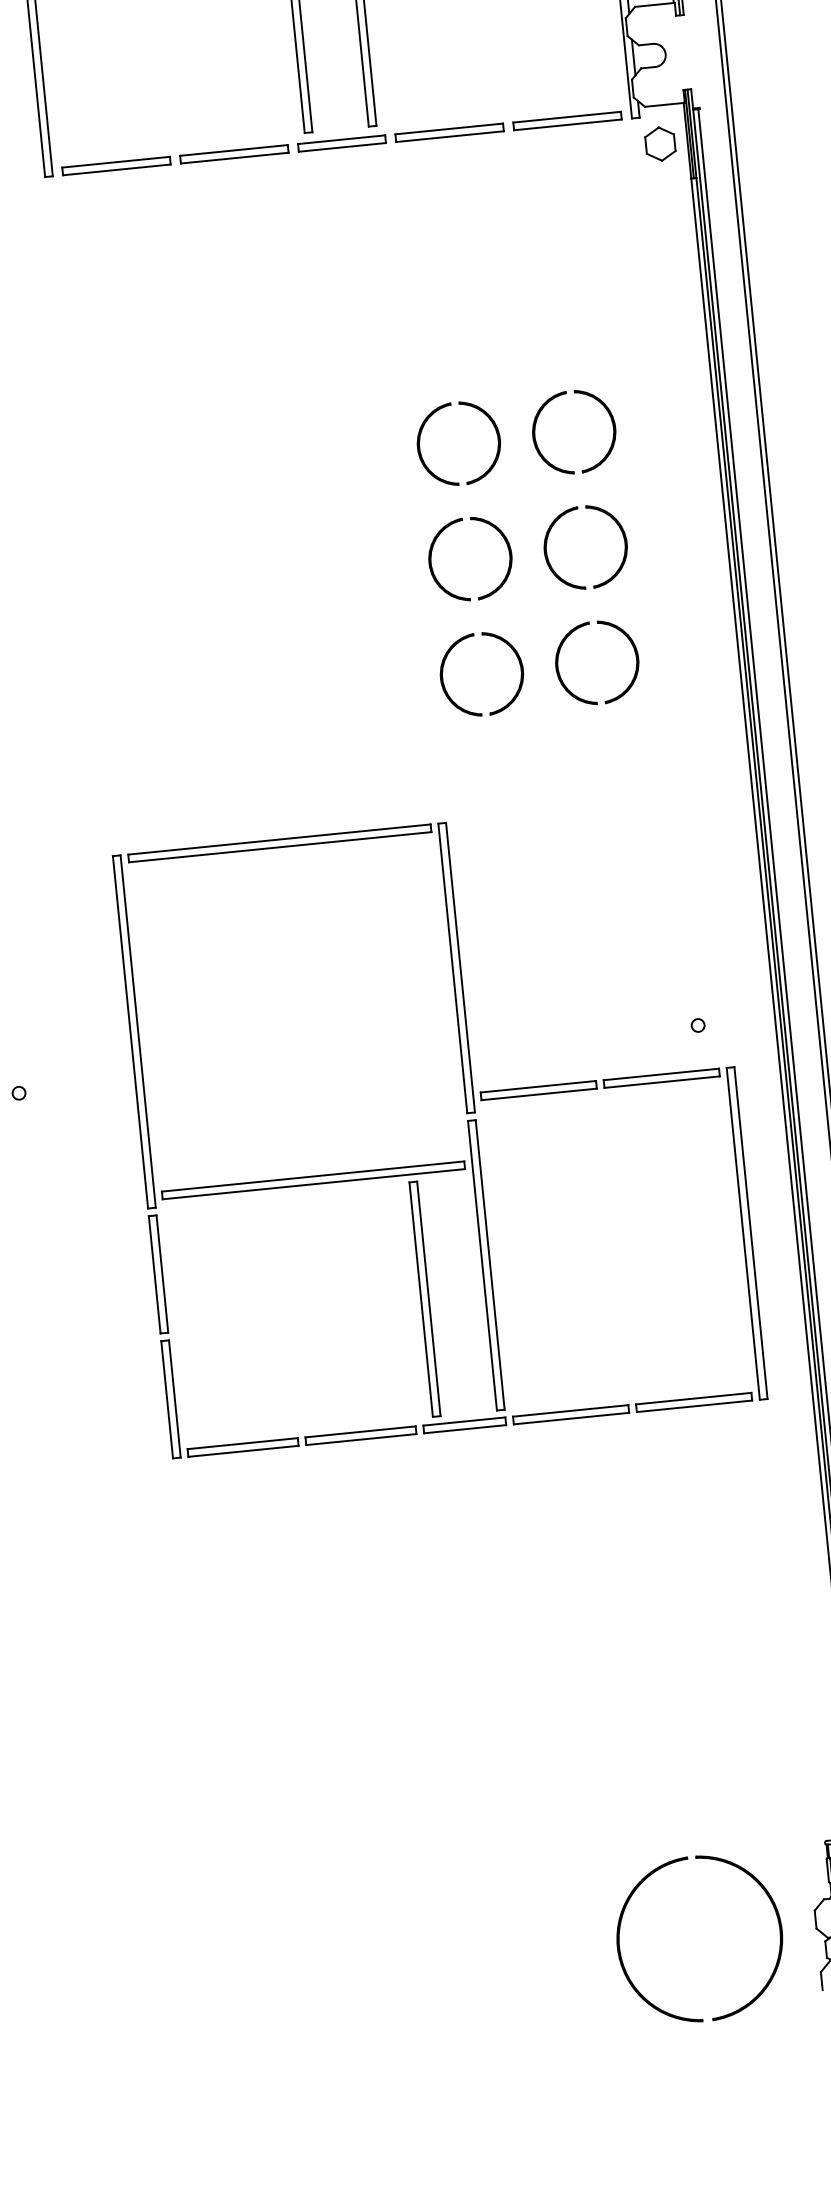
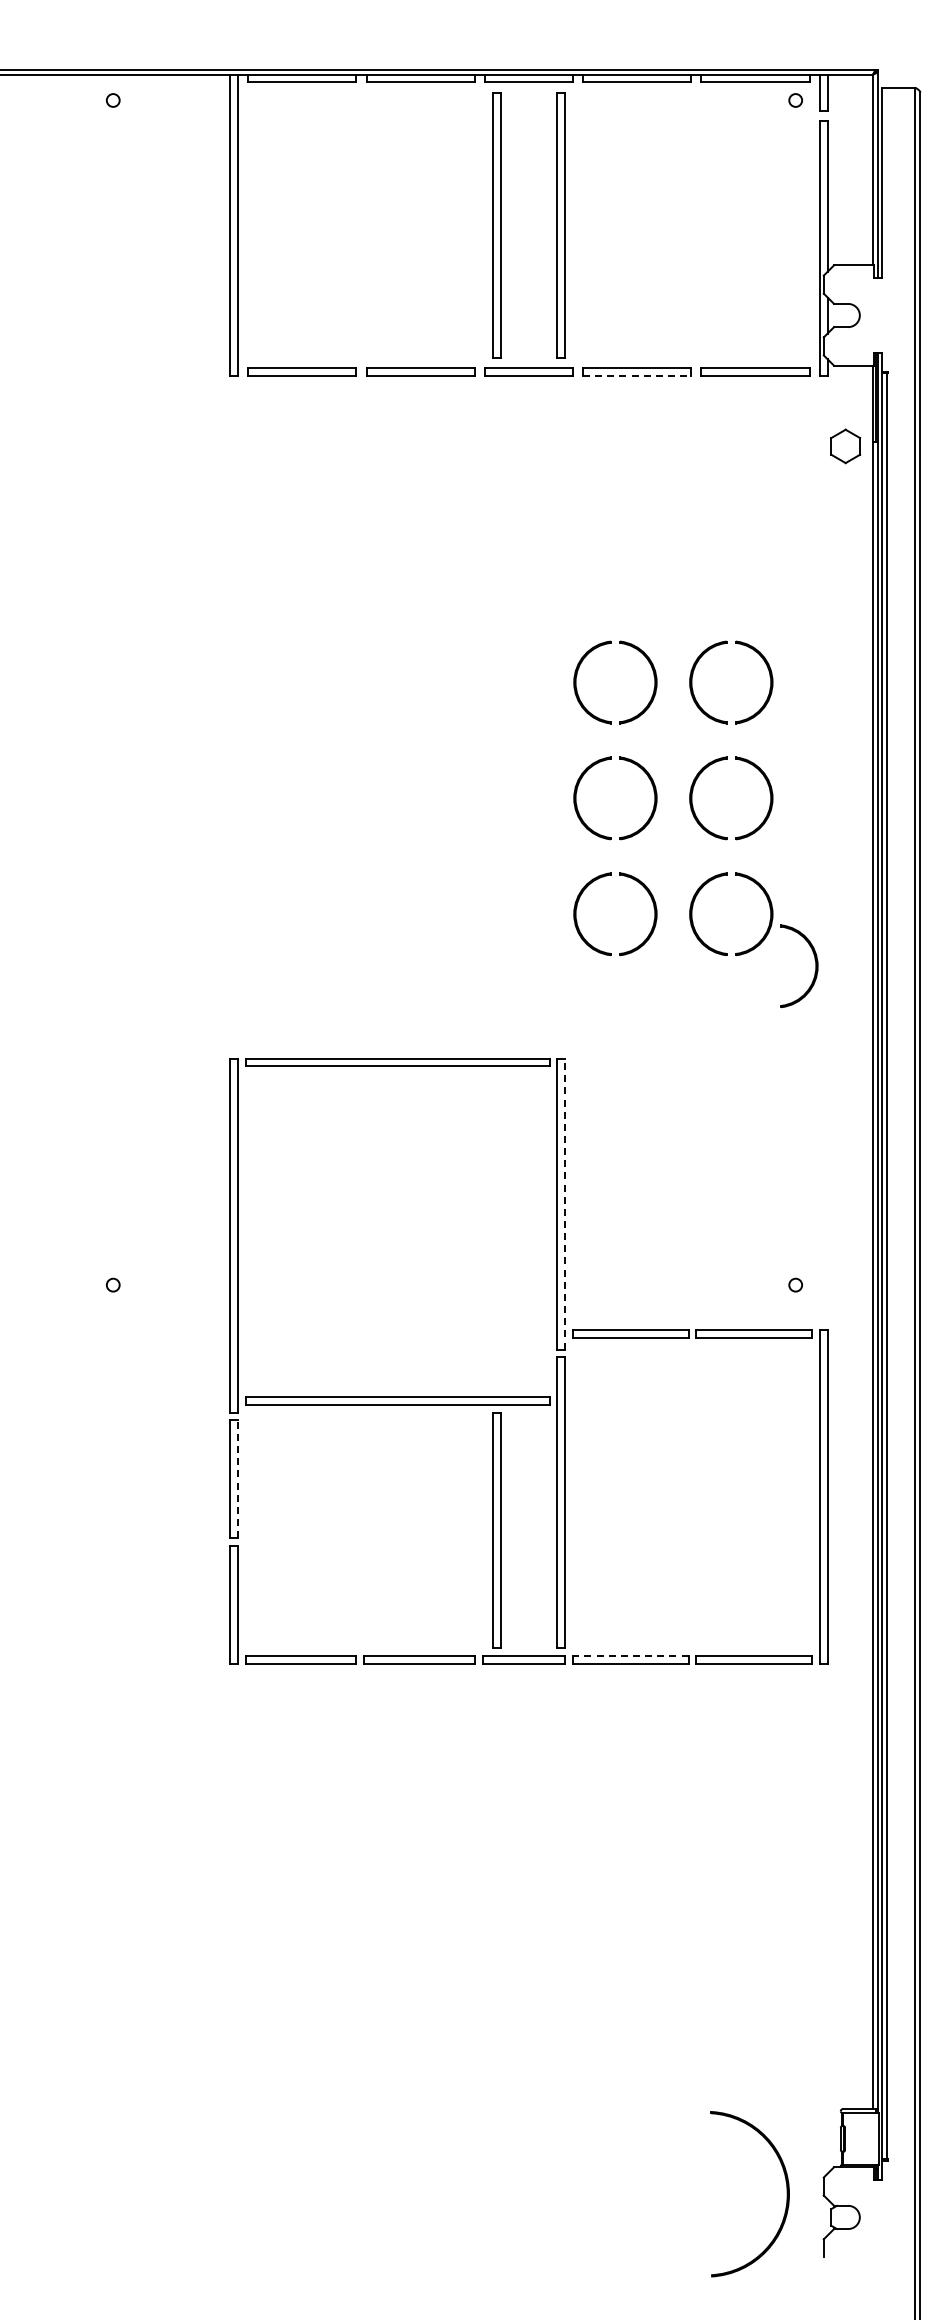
line: (450, 137) -> (637, 376), solid -> dashed
part: (660, 144) -> (845, 446), moved
part: (686, 706) -> (815, 966), added
line: (460, 968) -> (564, 1204), solid -> dashed
line: (162, 1274) -> (237, 1479), solid -> dashed
line: (570, 1411) -> (630, 1656), solid -> dashed
part: (620, 1947) -> (626, 2194), removed

